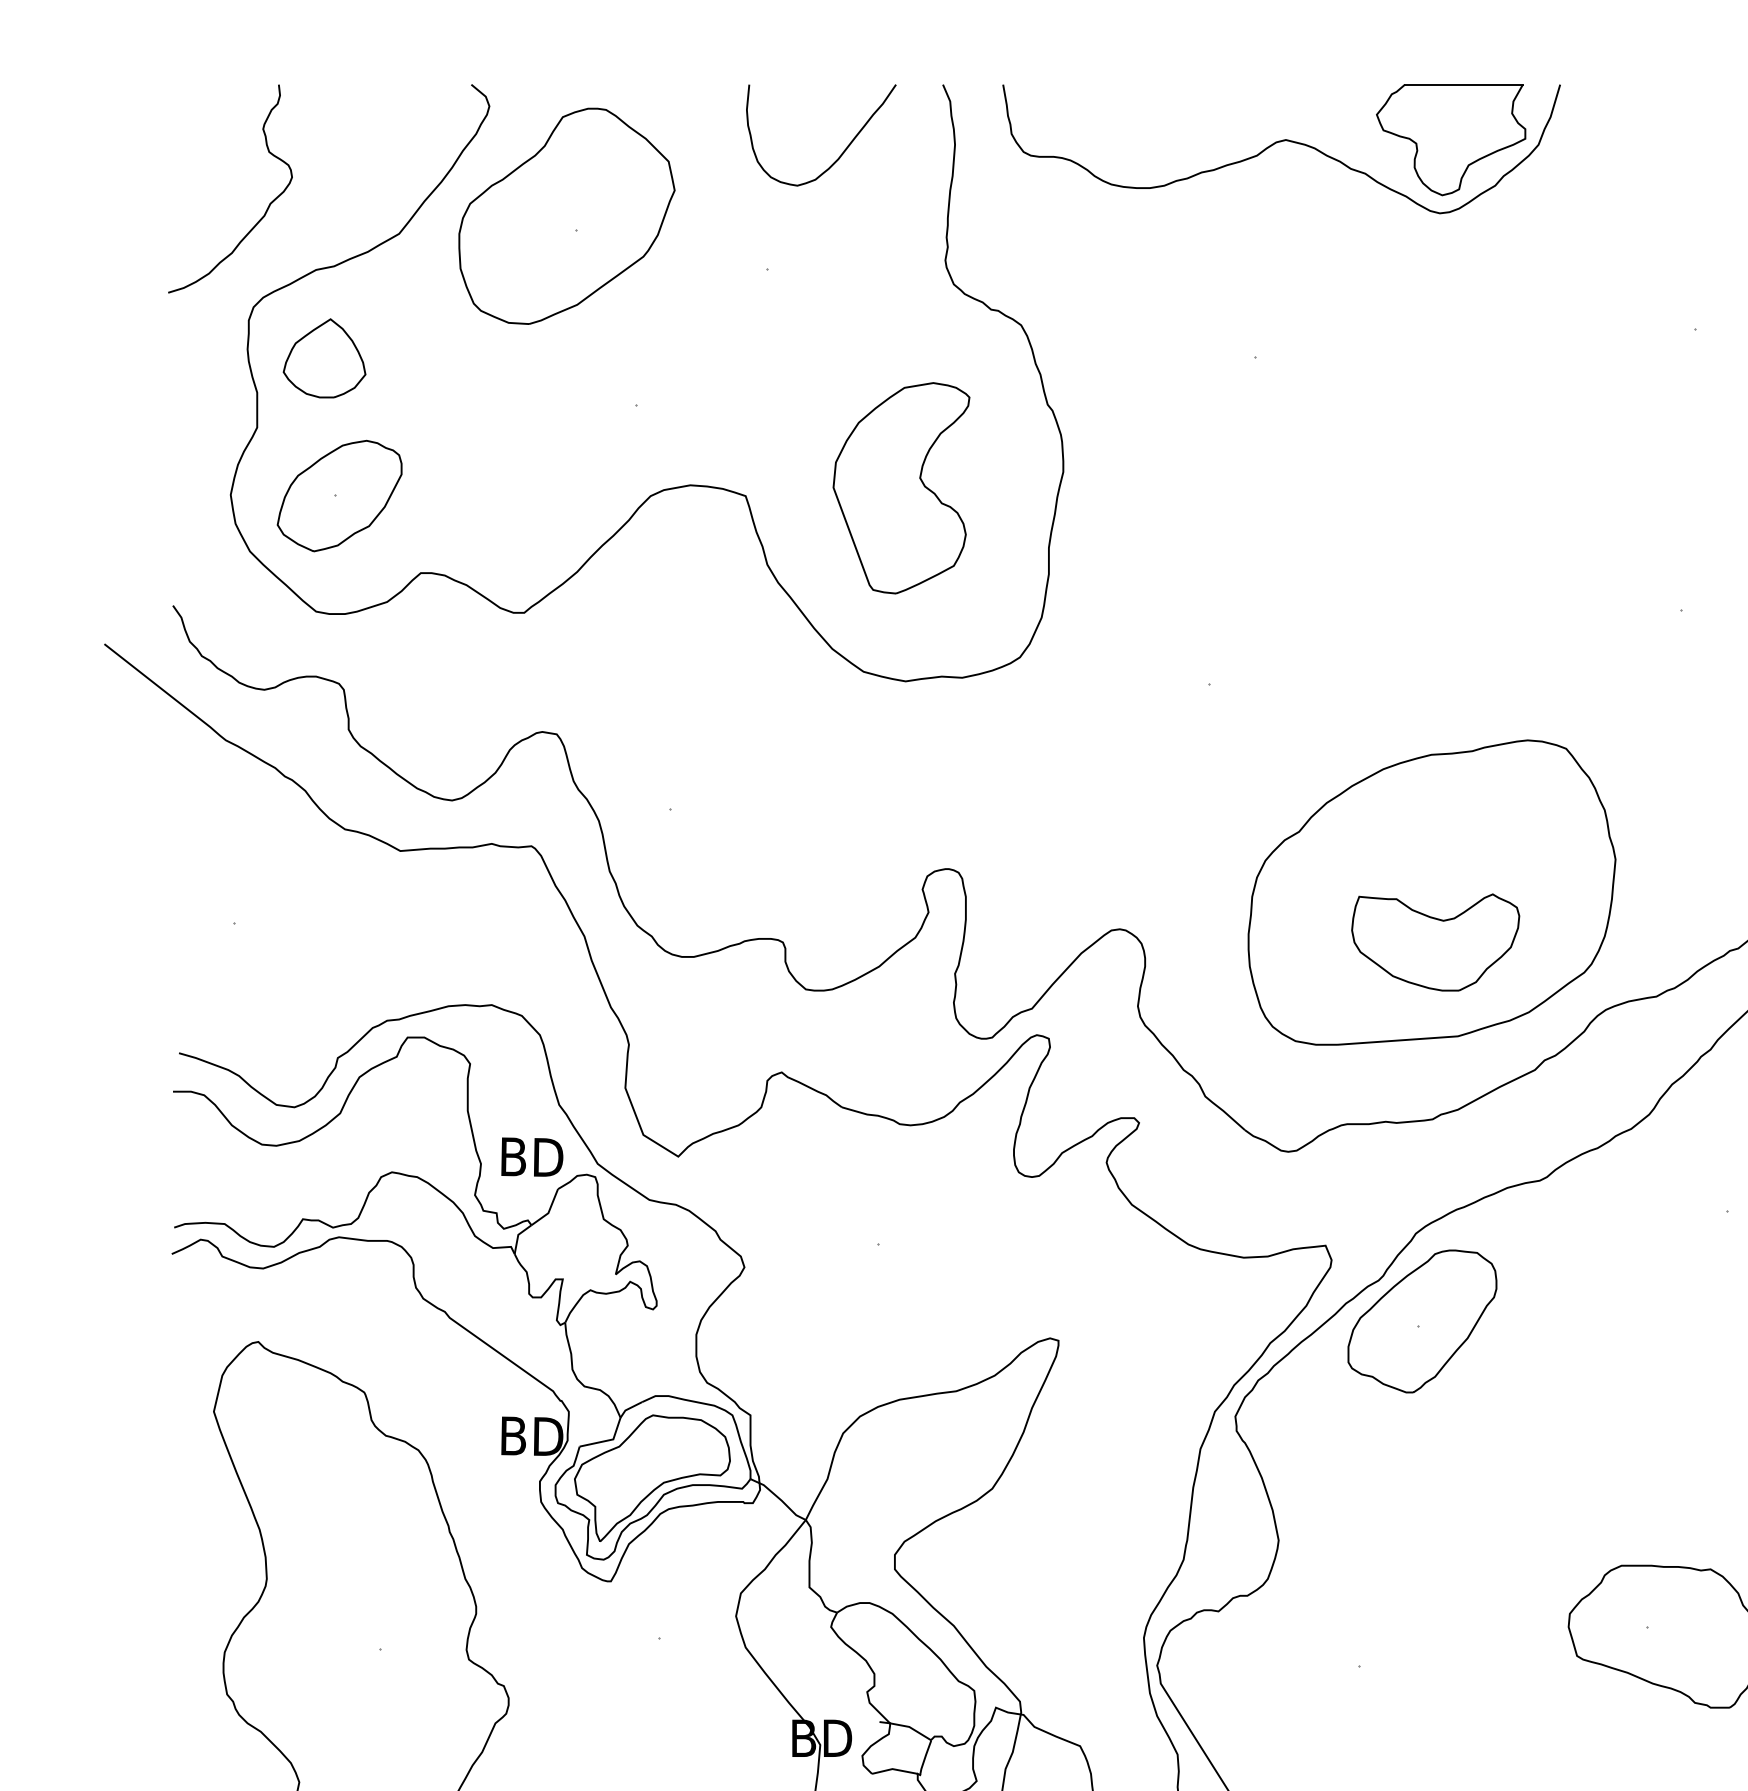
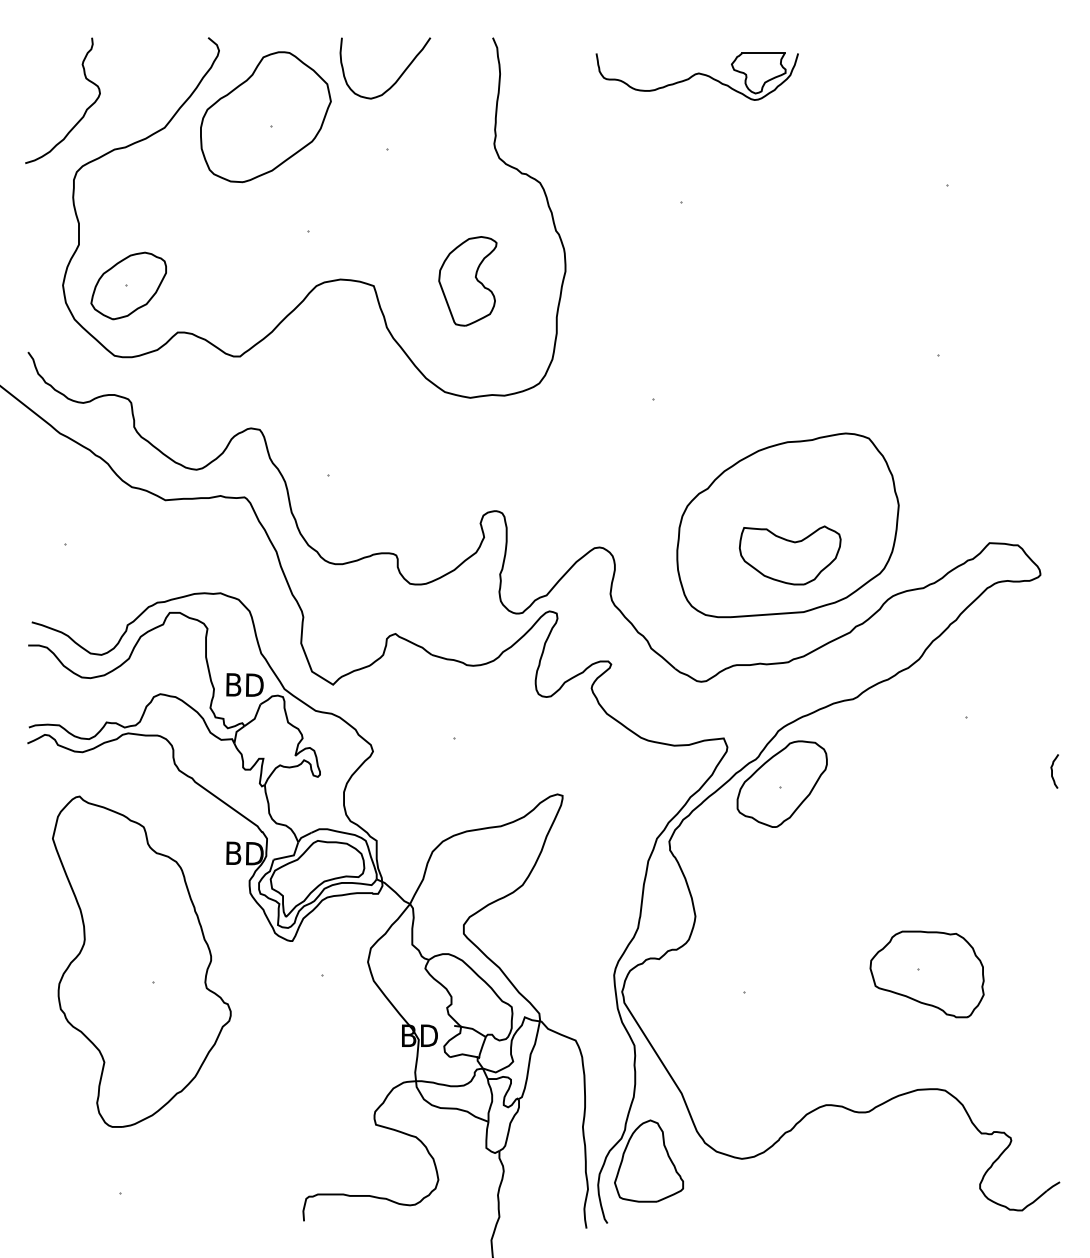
part: (1282, 148) -> (697, 76), size x0.6
curve: (841, 152) -> (397, 78), moved
part: (324, 357) -> (119, 202), removed
part: (900, 488) -> (467, 281), size x0.7

